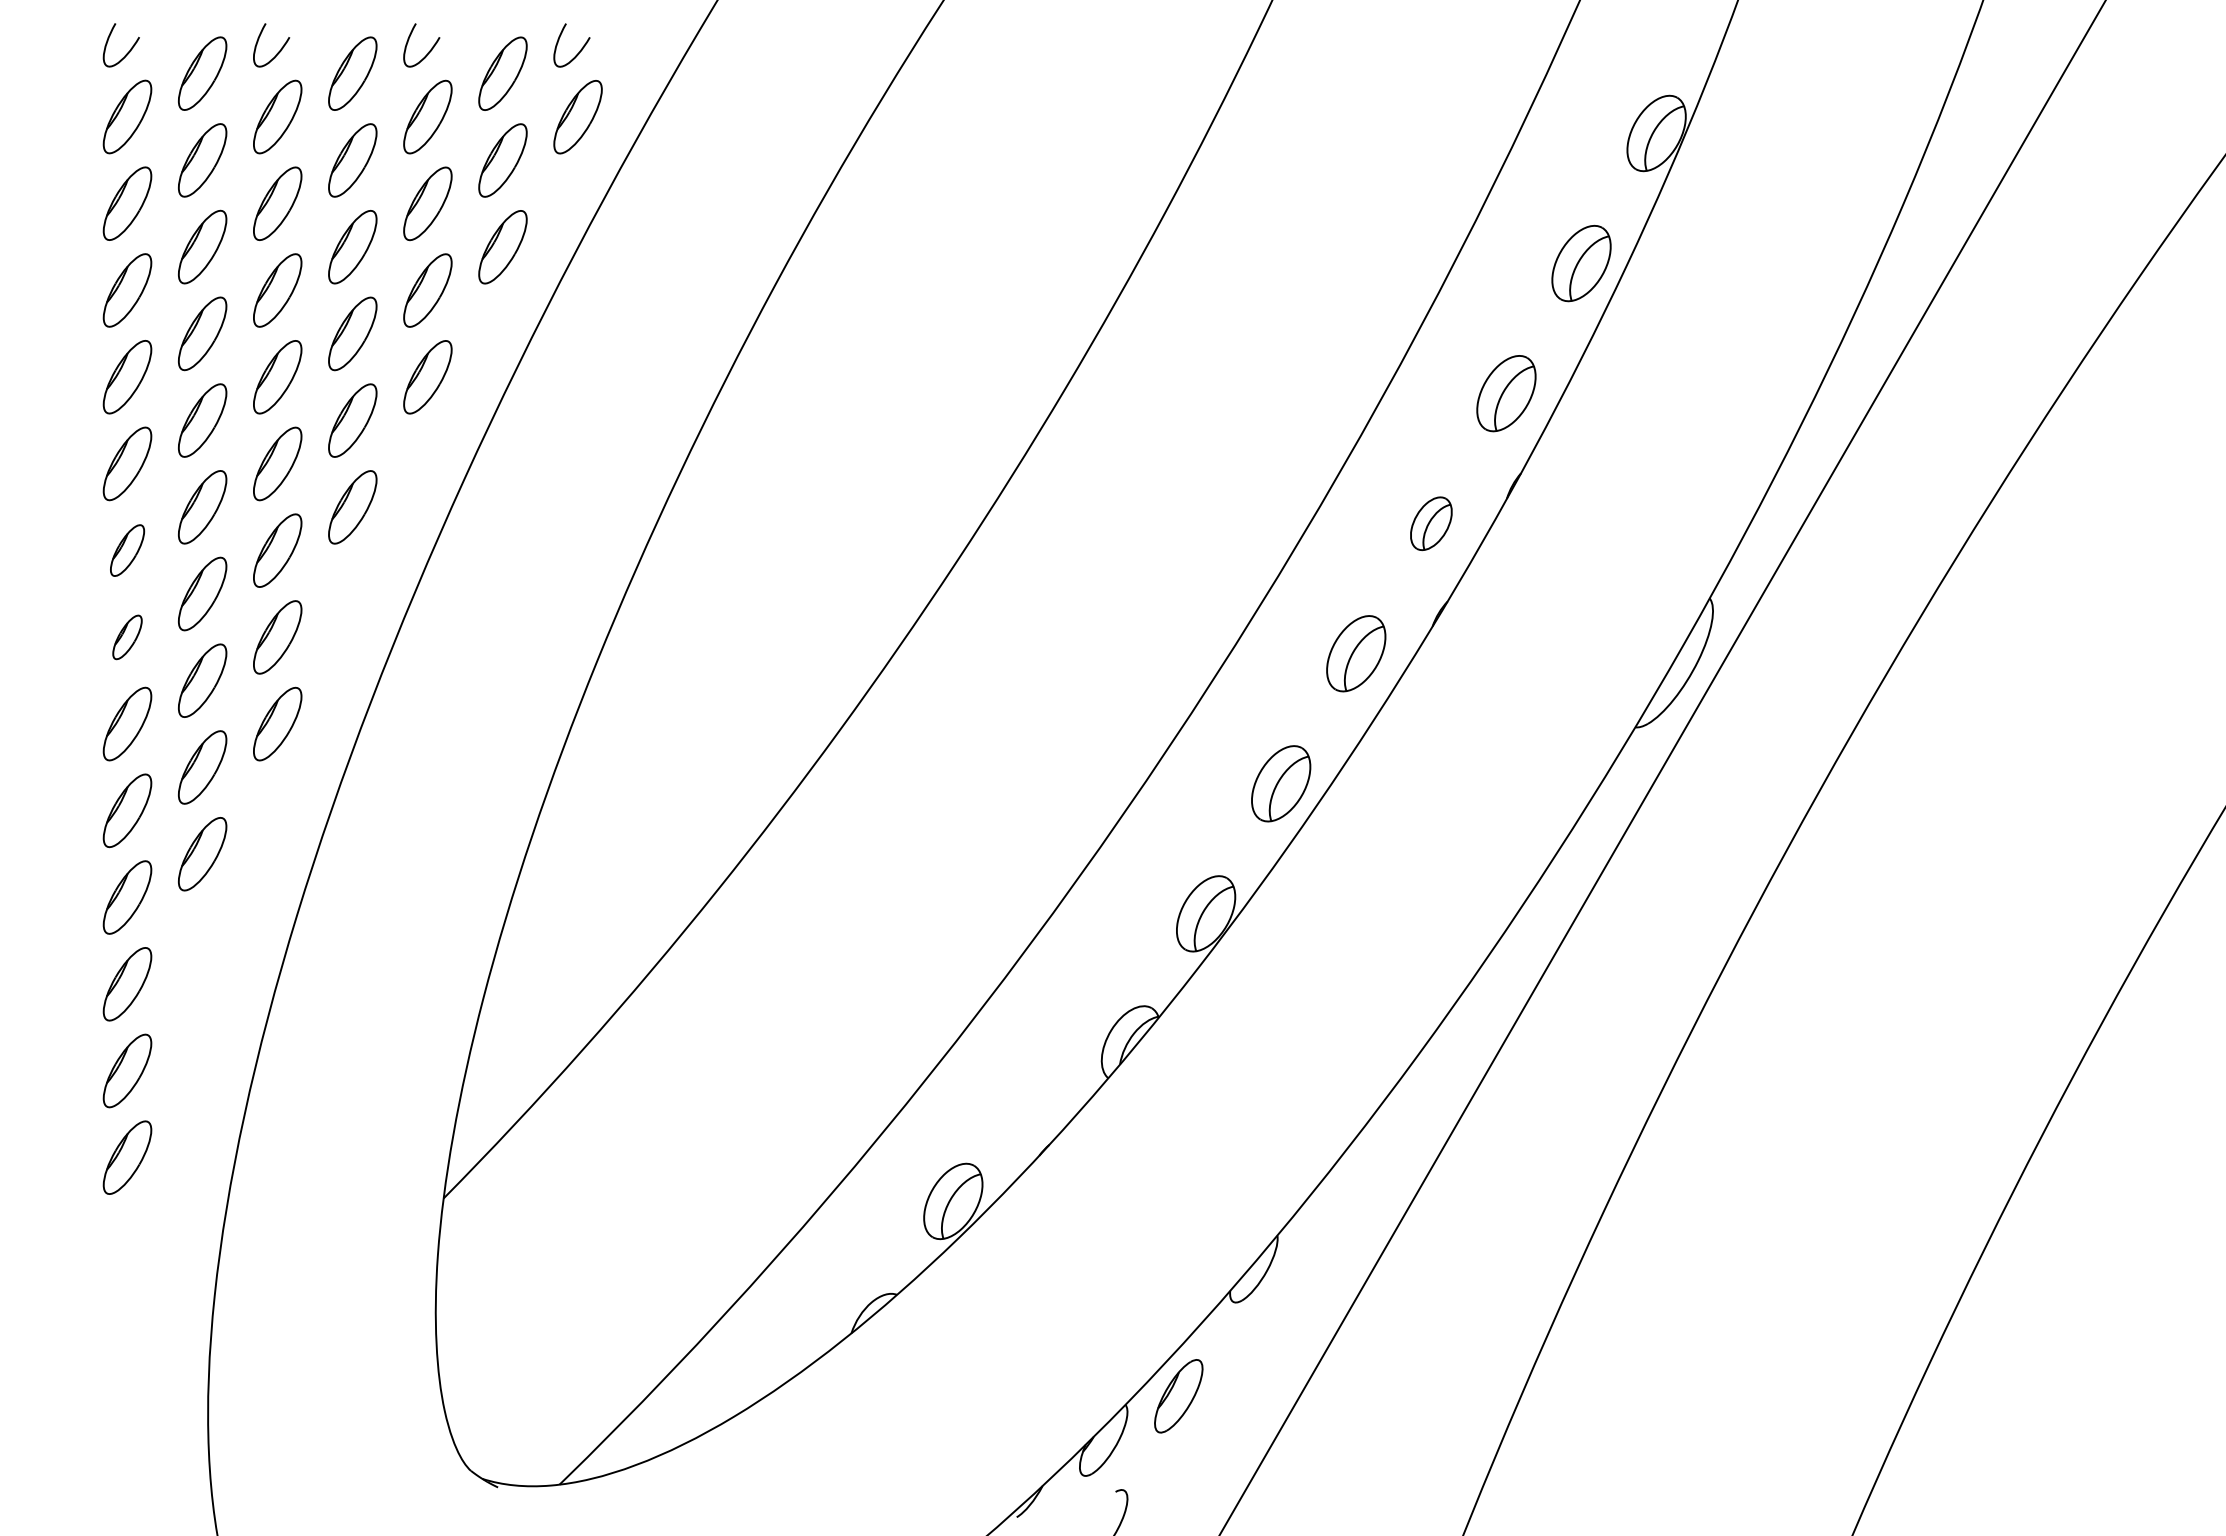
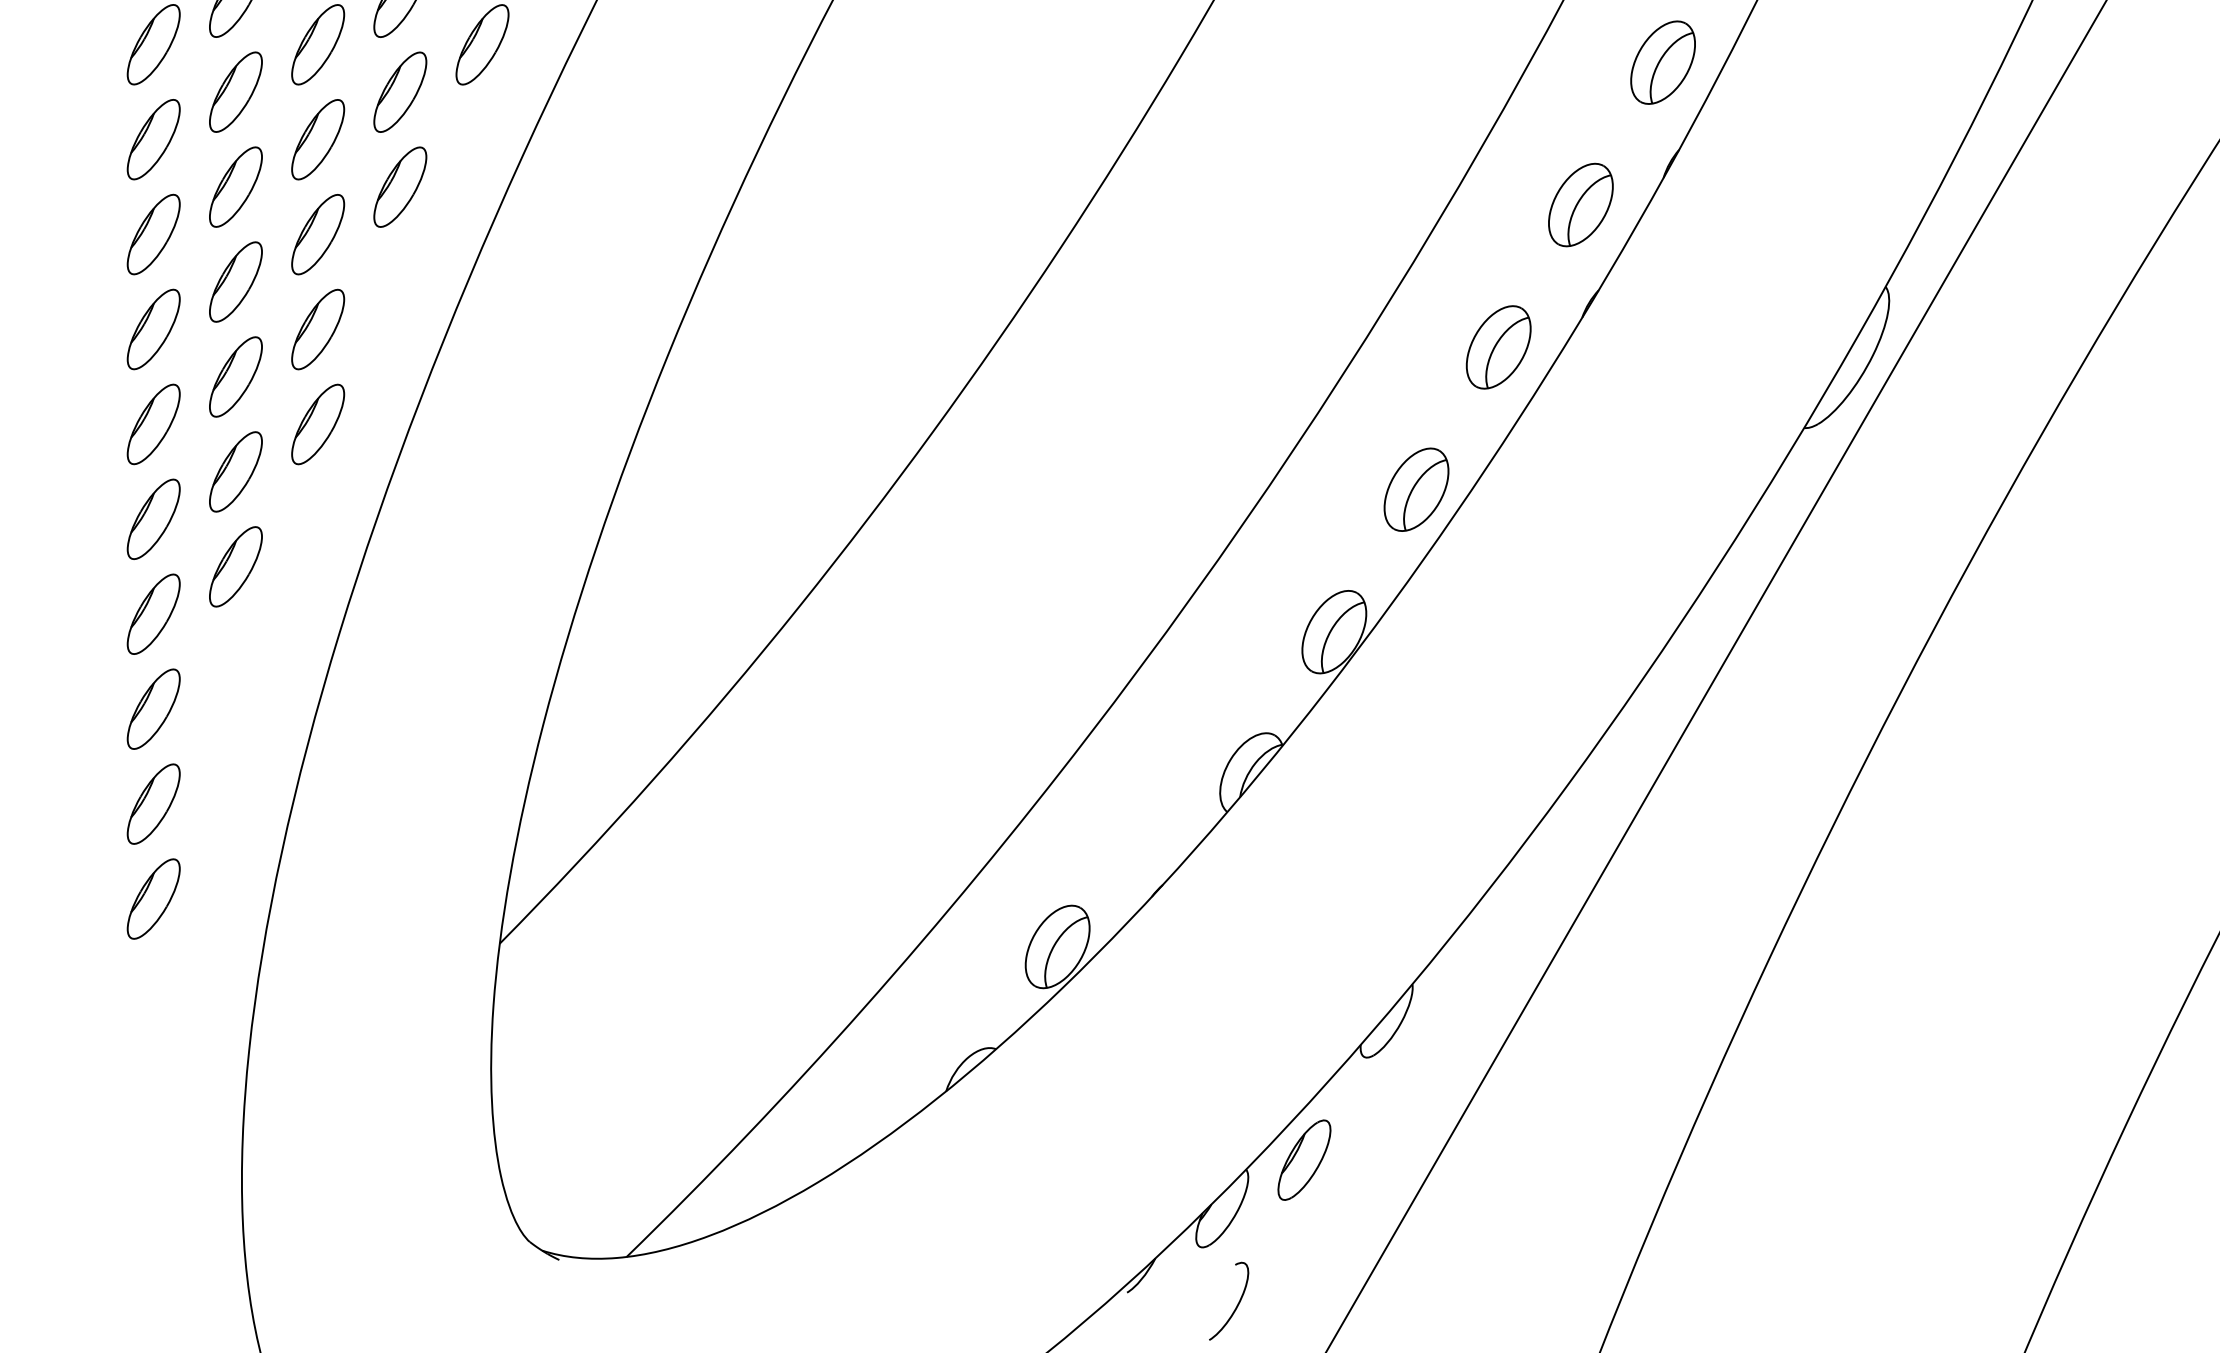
part: (1431, 523) -> (1581, 204), size x1.43
part: (127, 550) -> (153, 234), size x1.43
part: (127, 637) -> (153, 329), size x1.67

